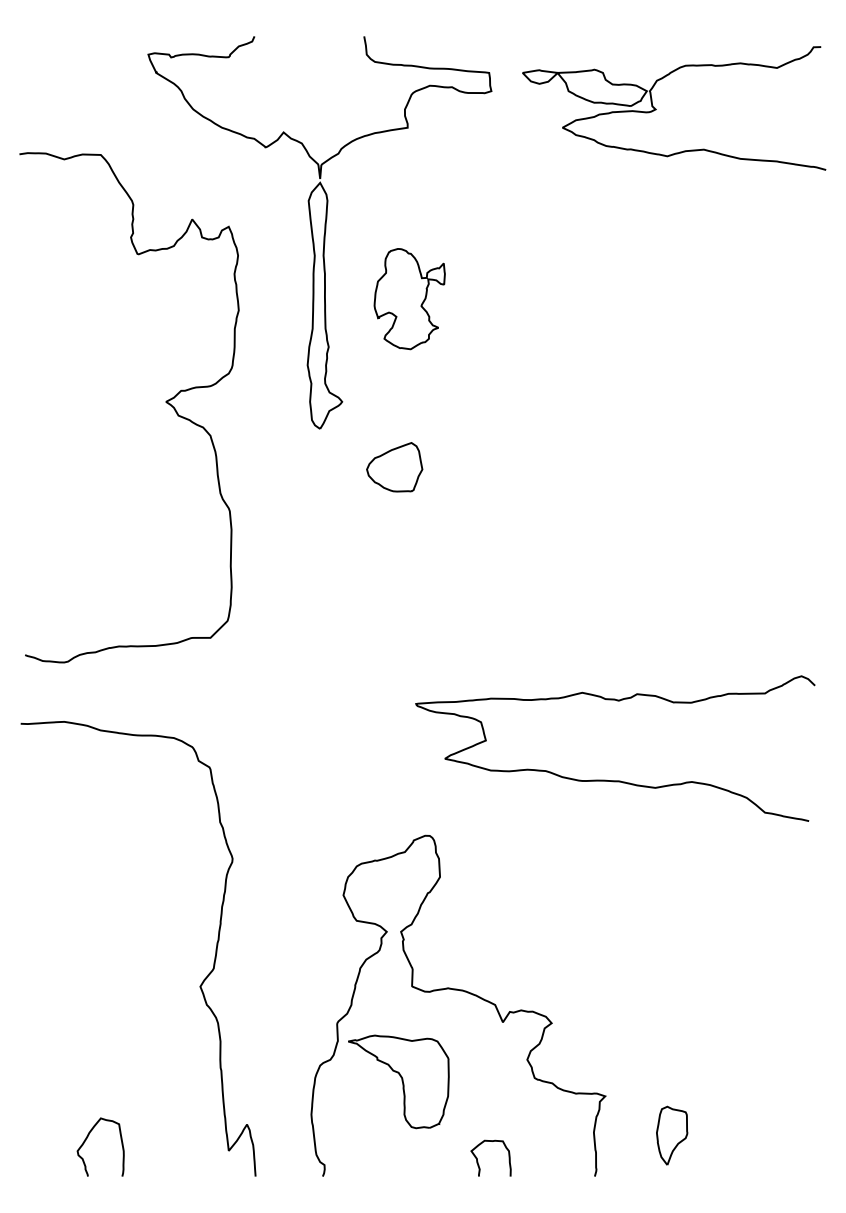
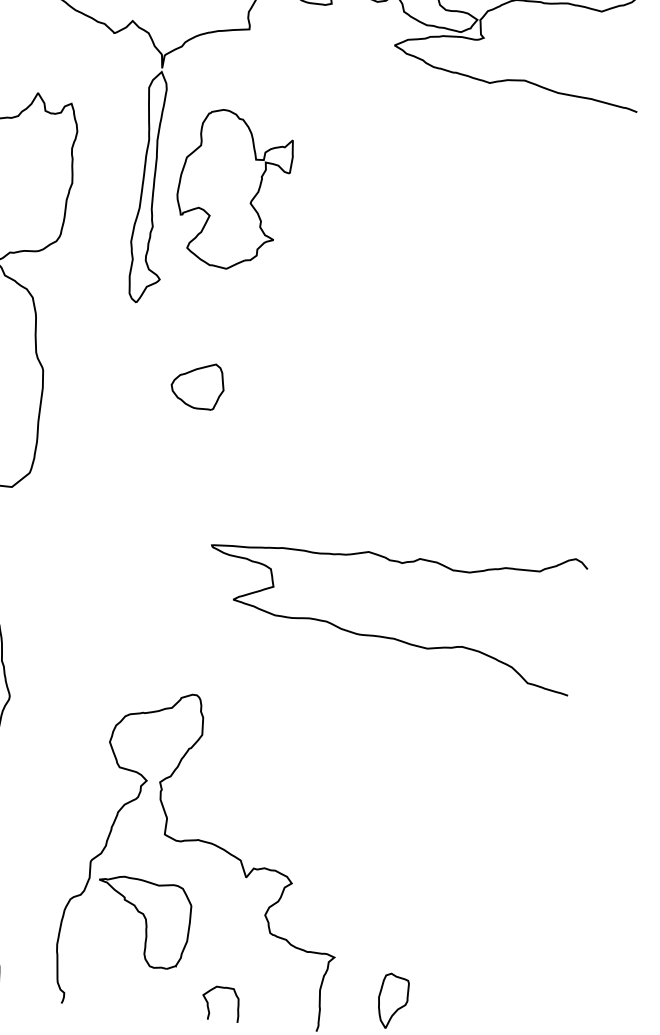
part: (409, 298) -> (233, 189), size x1.67
part: (394, 467) -> (197, 385), moved
curve: (615, 780) -> (390, 637), moved

